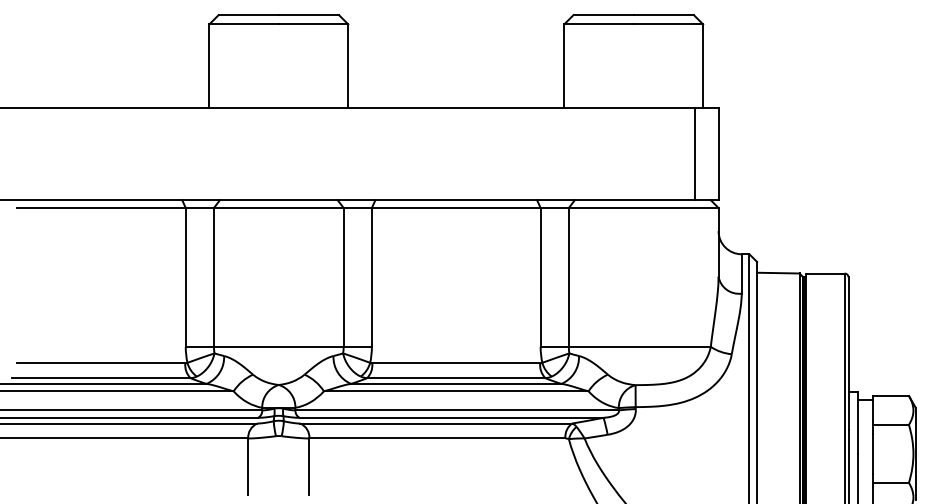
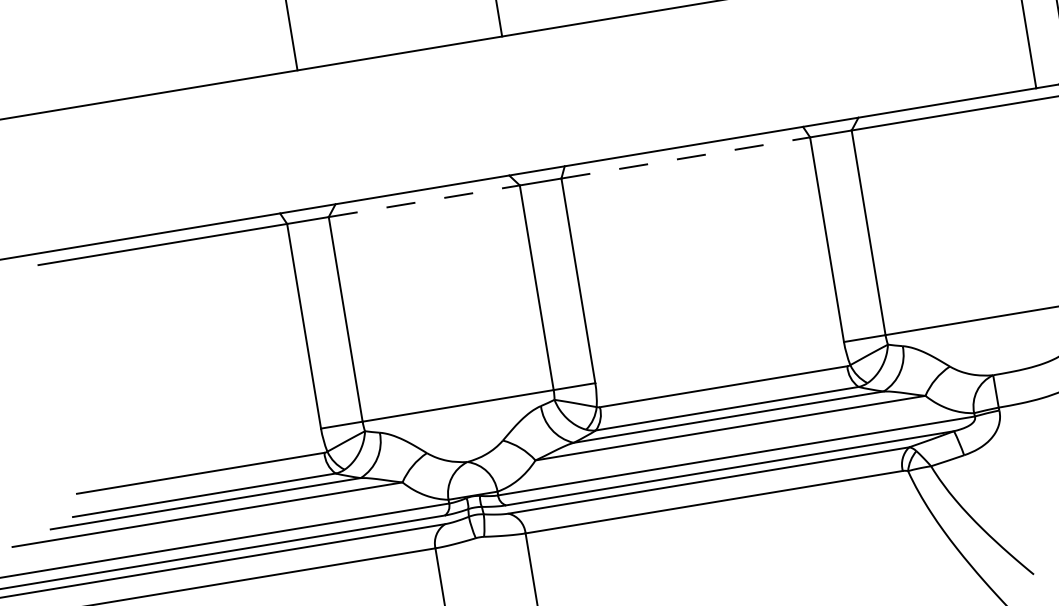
line: (278, 207) -> (423, 200), solid -> dashed
line: (456, 207) -> (685, 157), solid -> dashed

